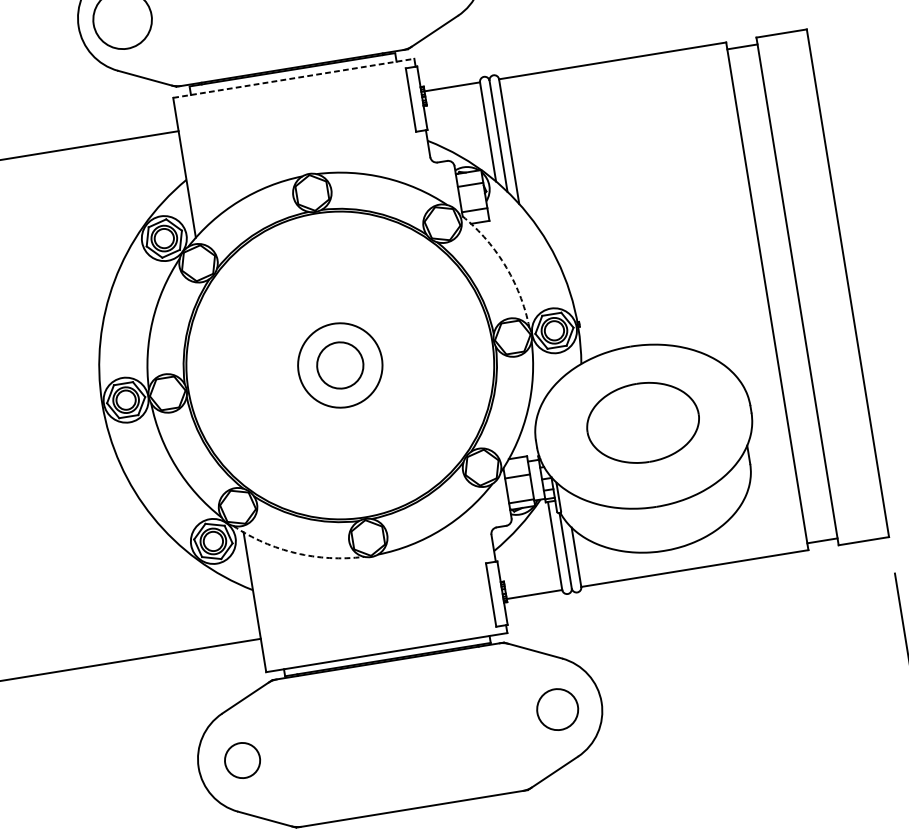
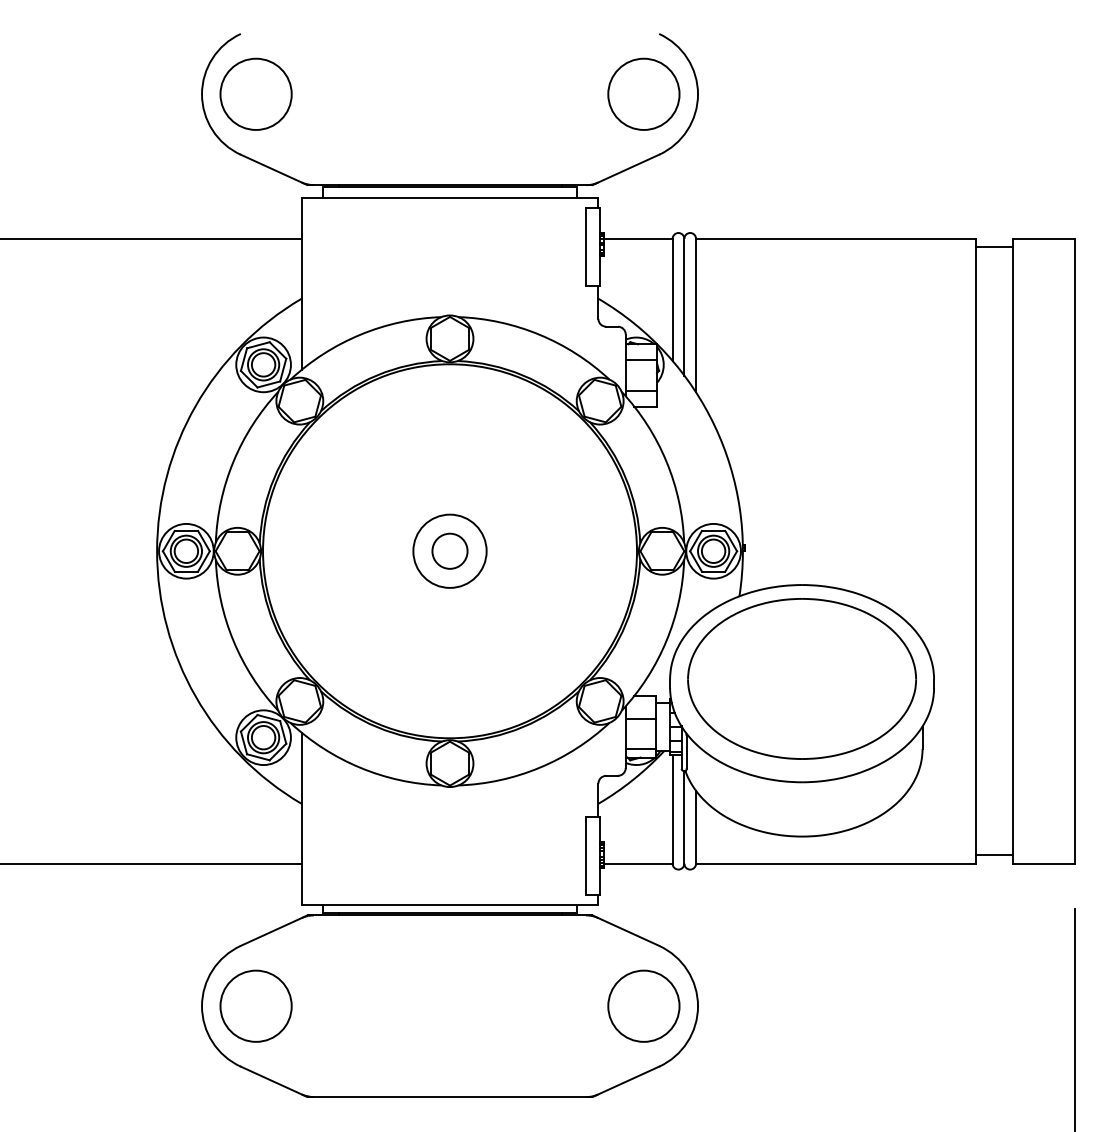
line: (294, 78) -> (450, 197), dashed -> solid
arc: (504, 264) -> (666, 461), dashed -> solid
circle: (339, 364) -> (449, 550), size x0.62
circle: (339, 364) -> (449, 550), size x0.71
part: (642, 422) -> (801, 678), size x1.67
arc: (296, 552) -> (360, 767), dashed -> solid
circle: (557, 709) -> (643, 1005), size x1.43
circle: (242, 760) -> (255, 1005), size x1.67

